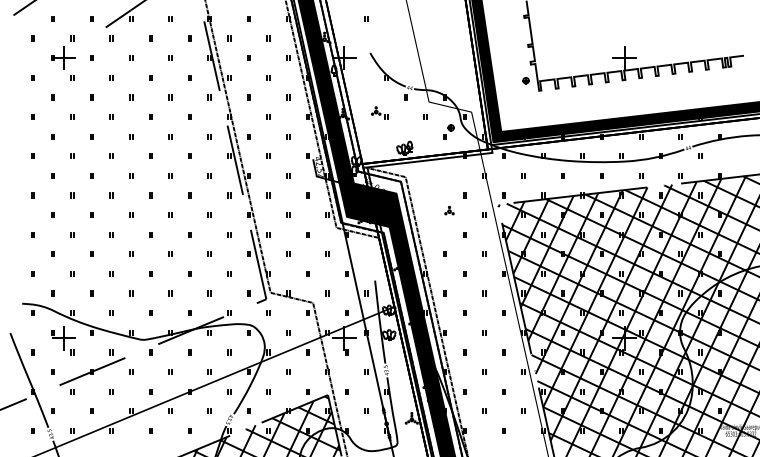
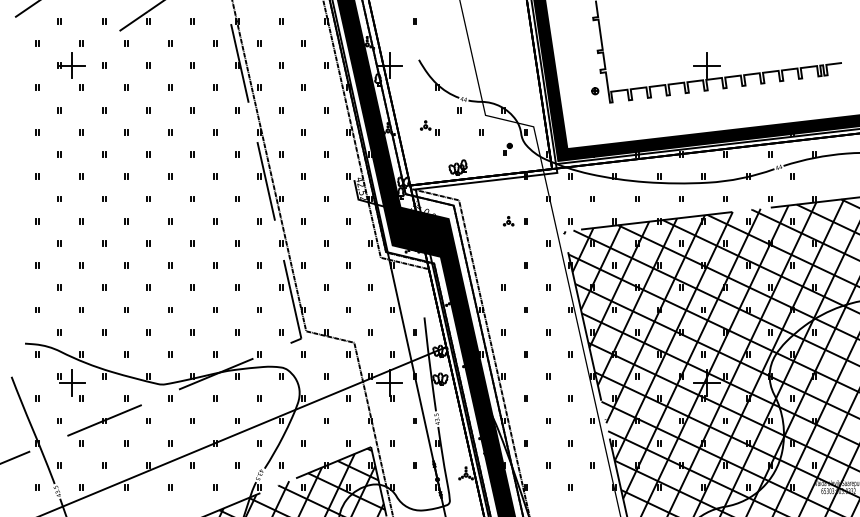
part: (448, 131) -> (507, 148), size x0.7
part: (449, 210) -> (508, 221), moved

